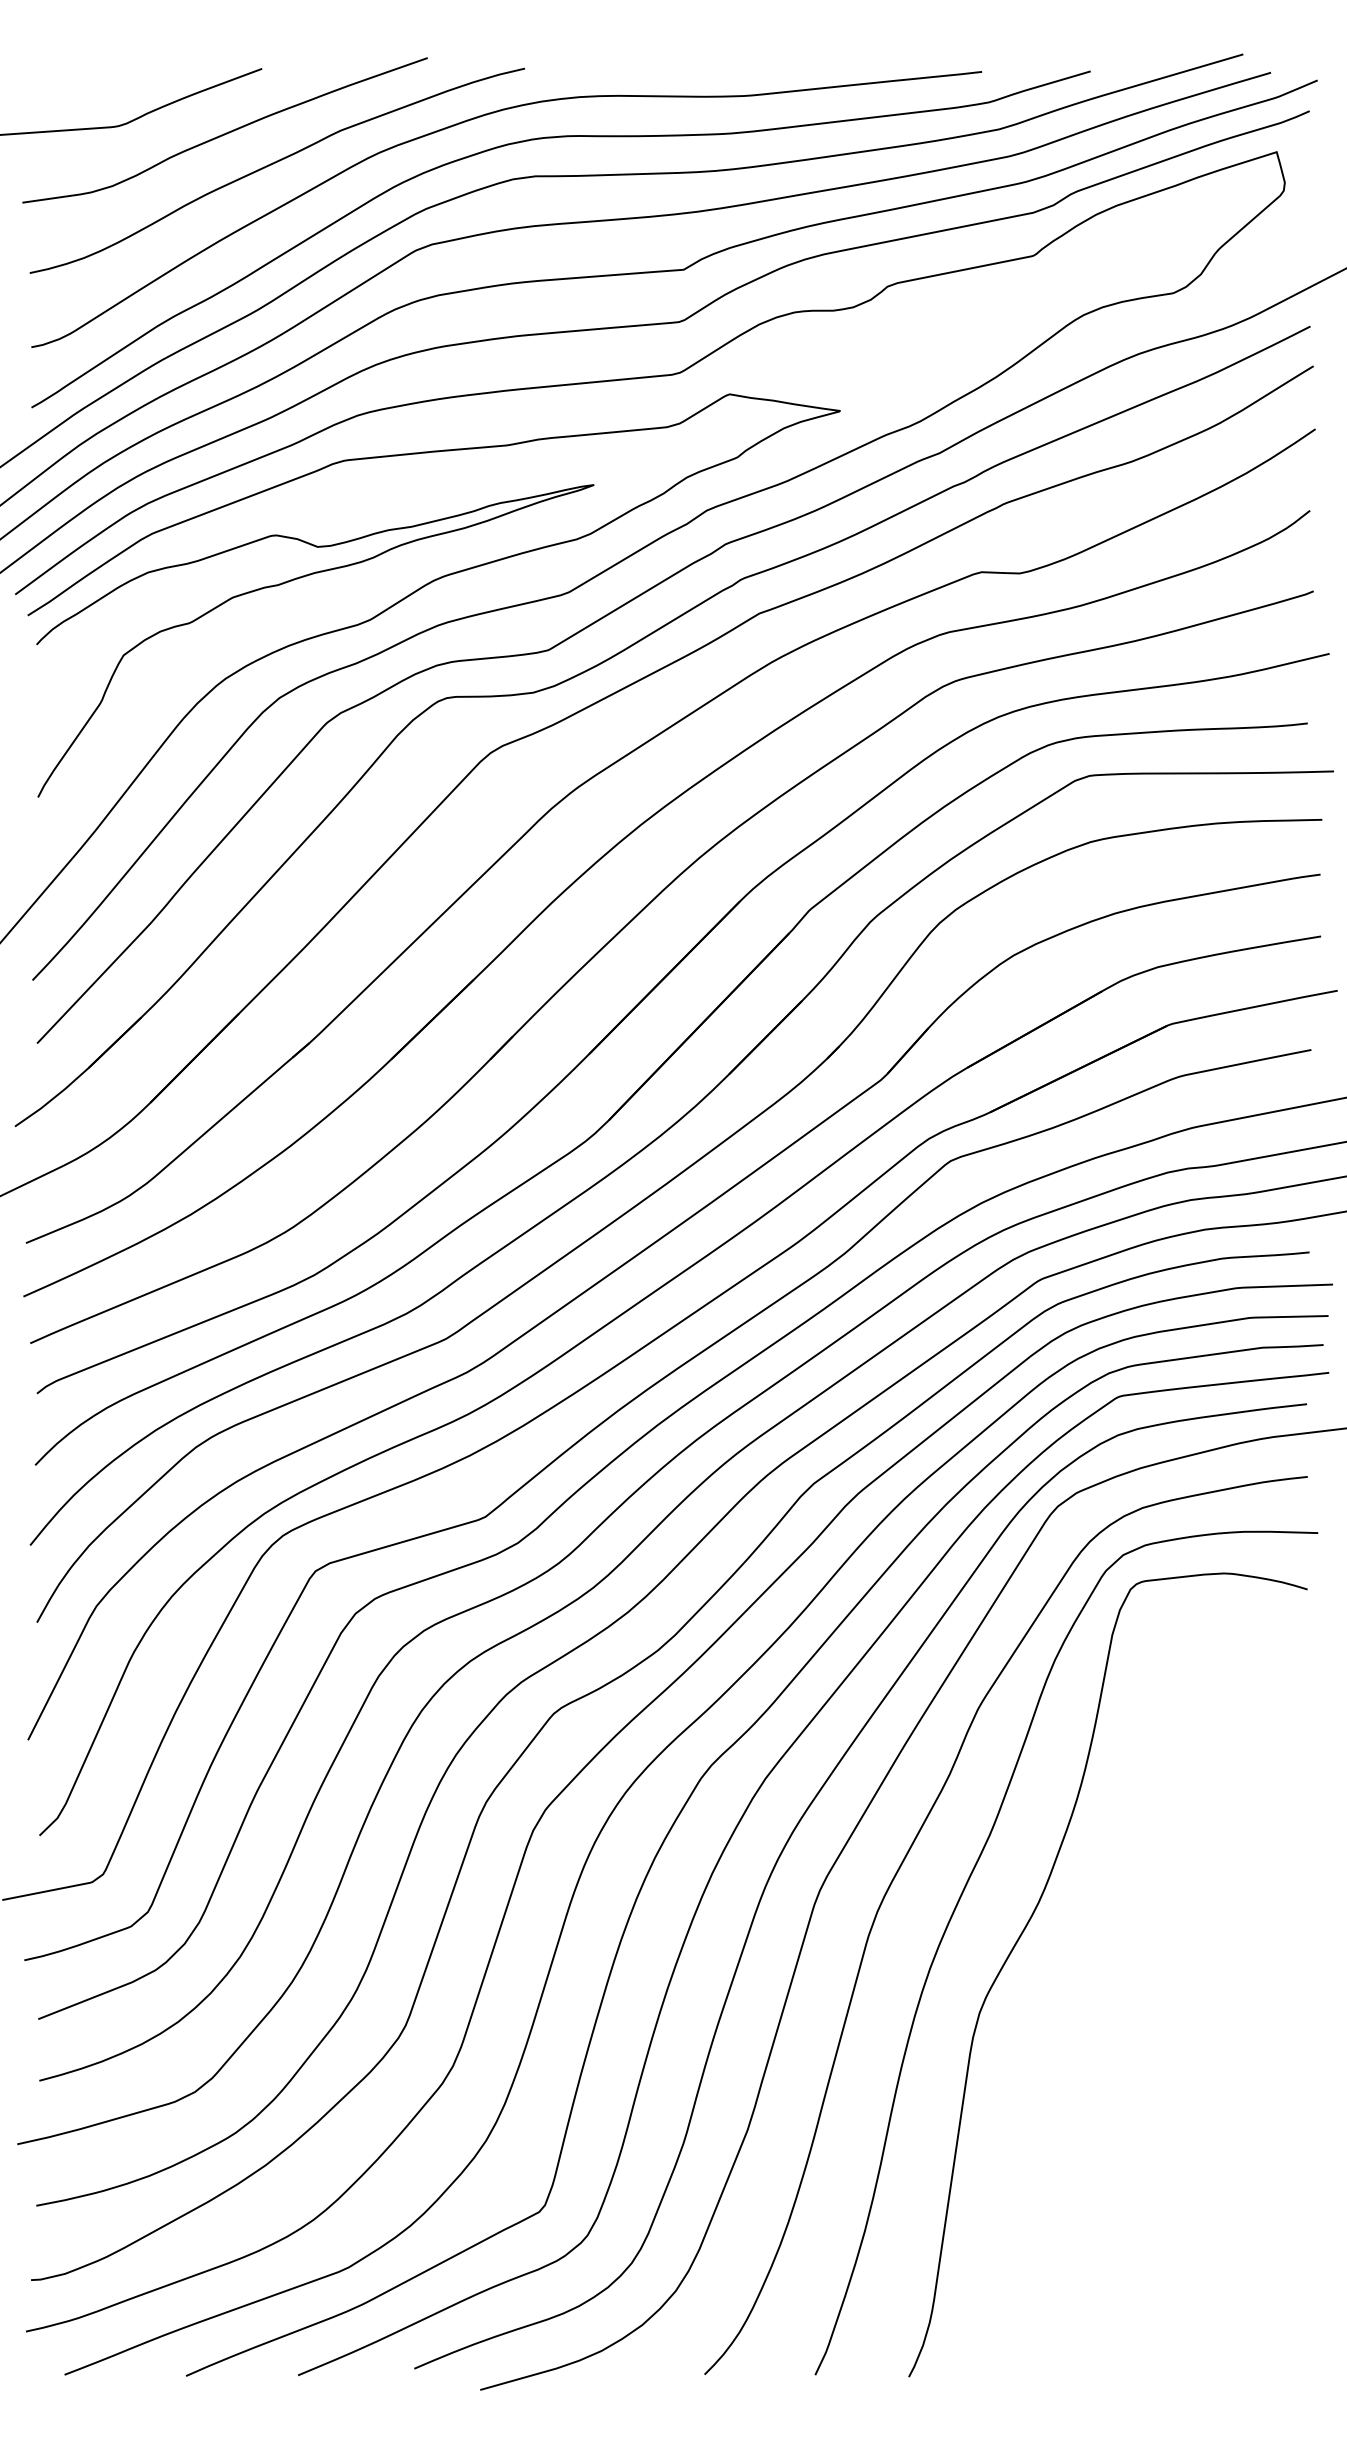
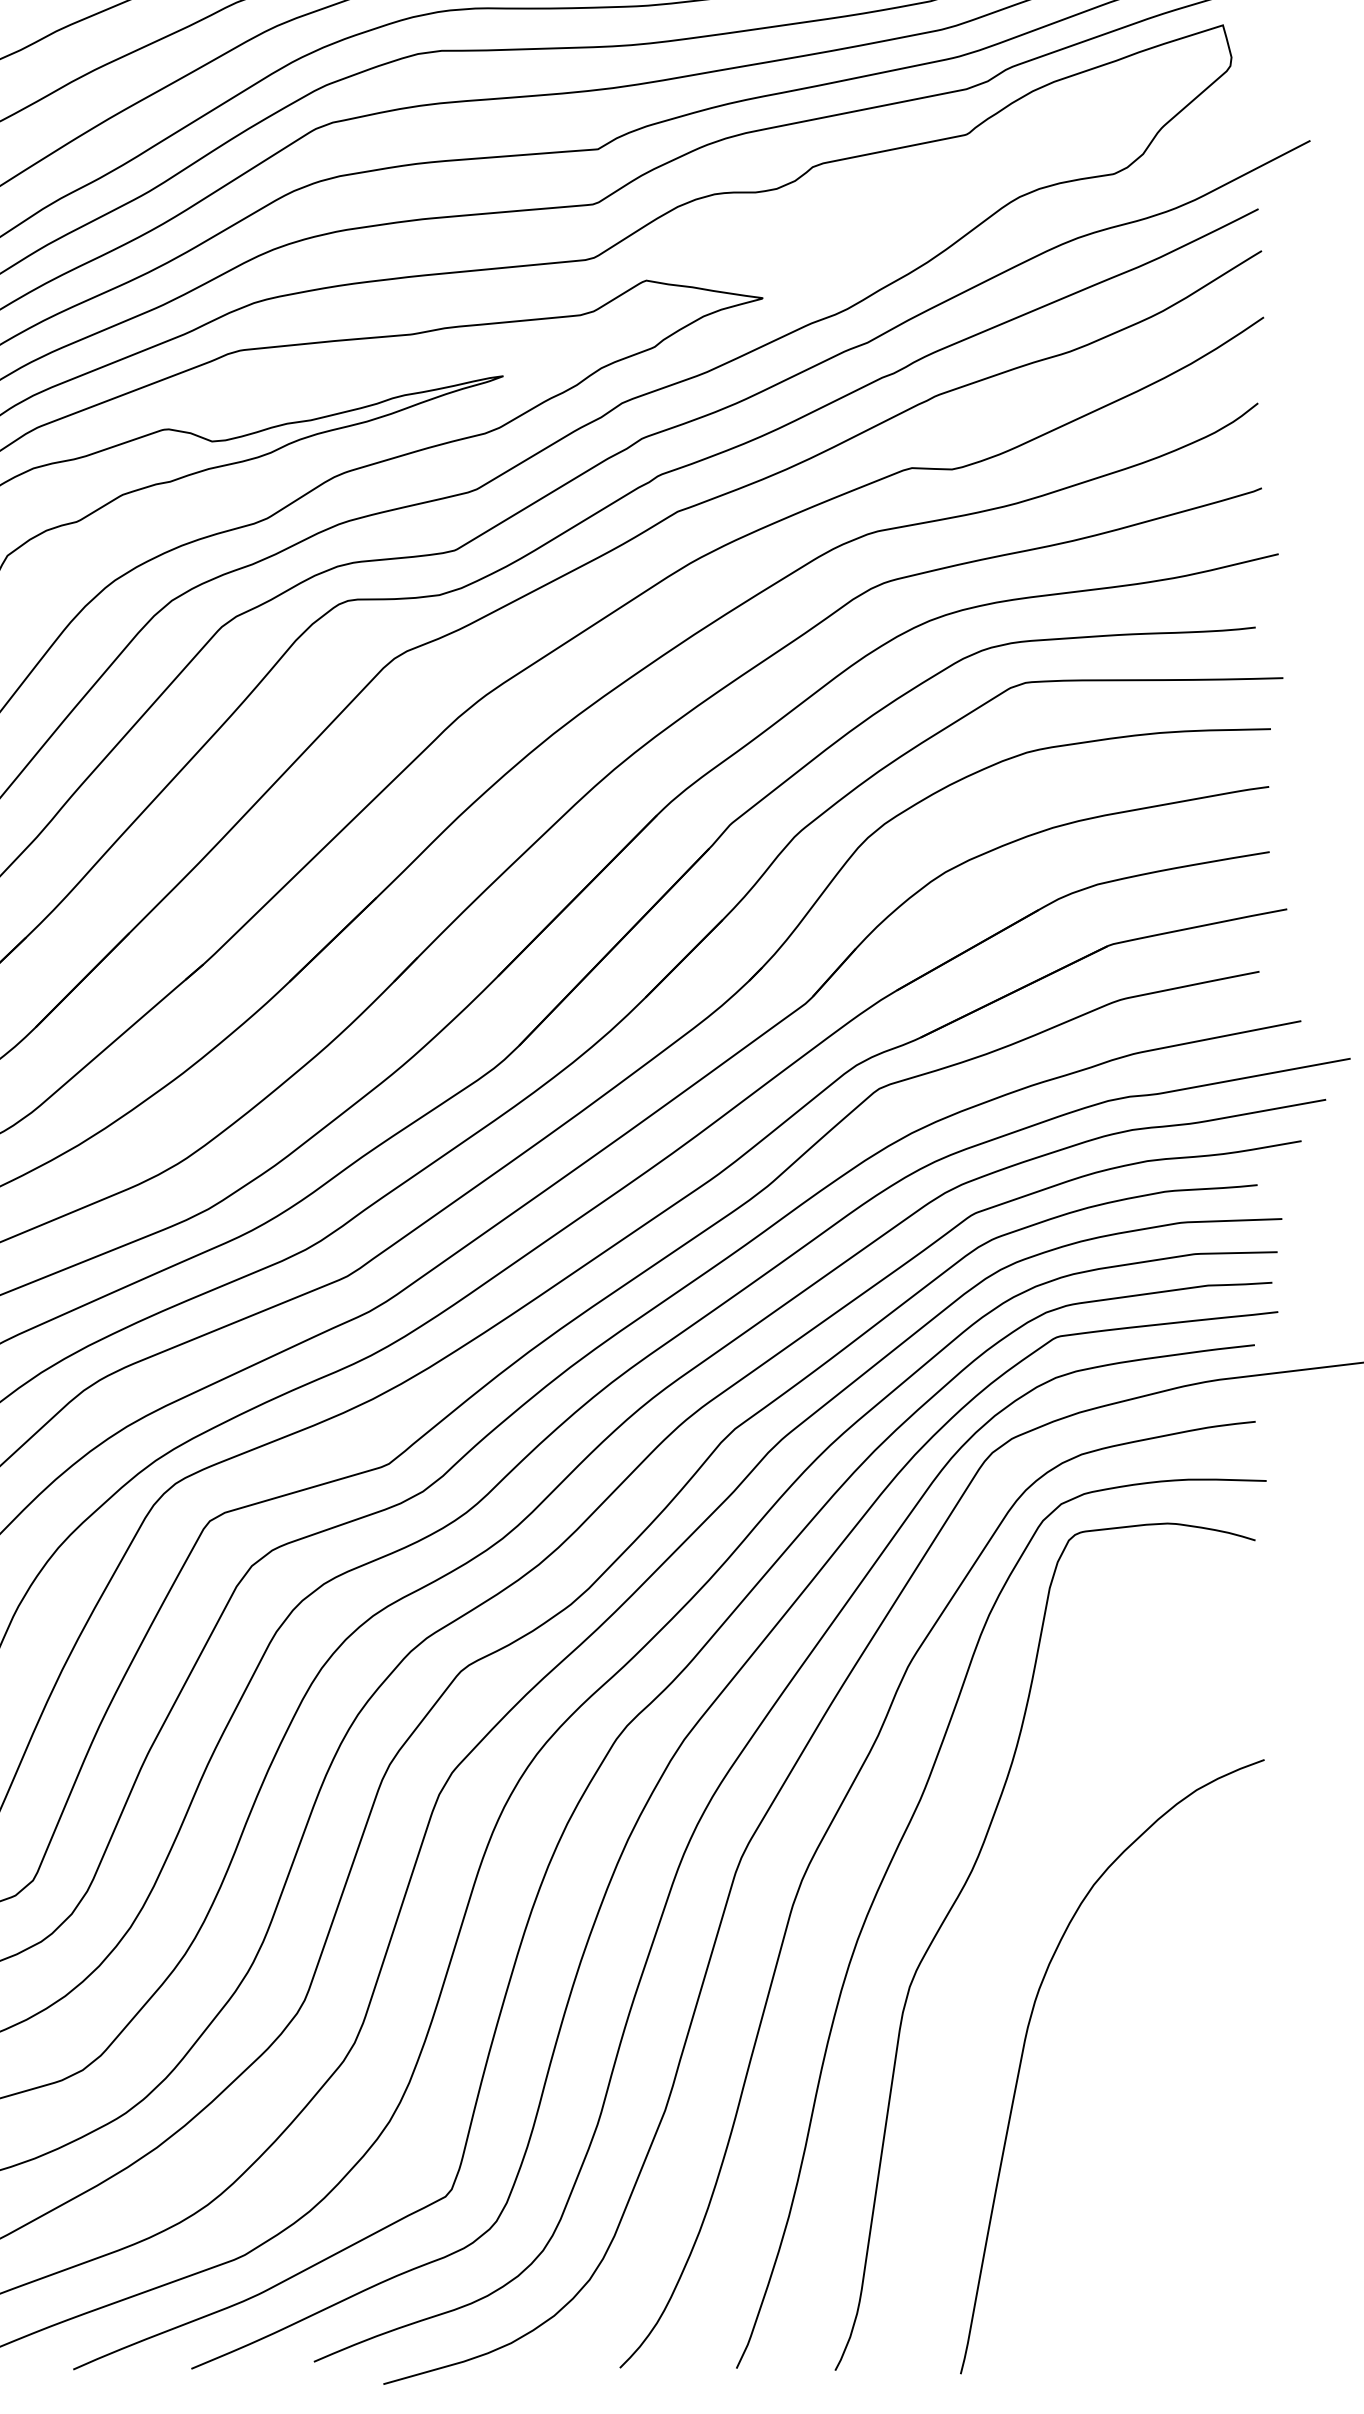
curve: (1088, 2072) -> (1024, 2049), added

